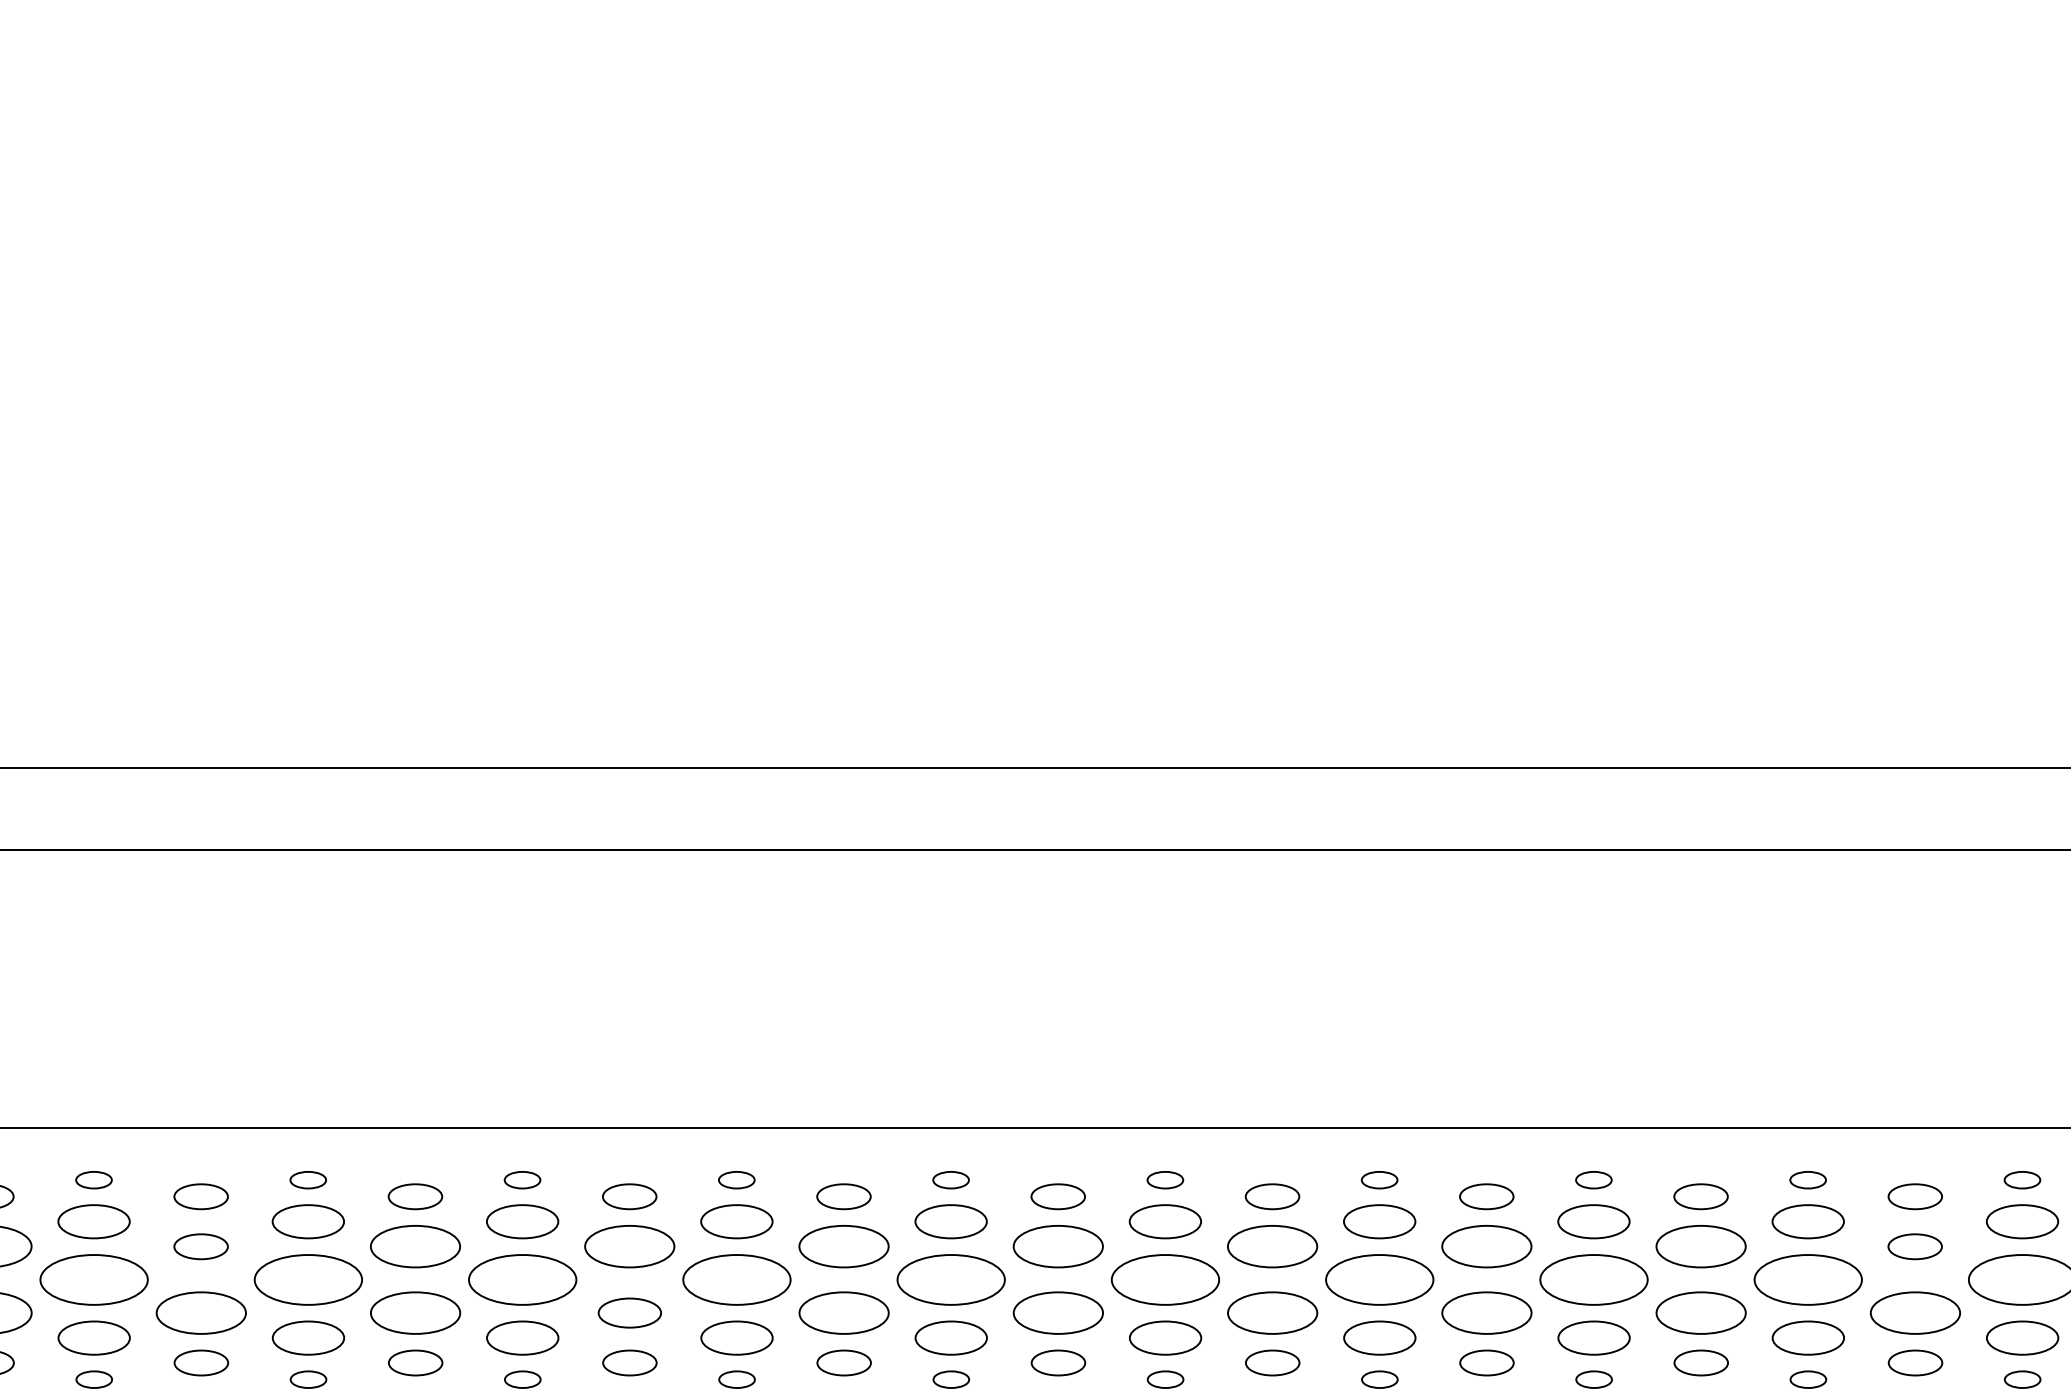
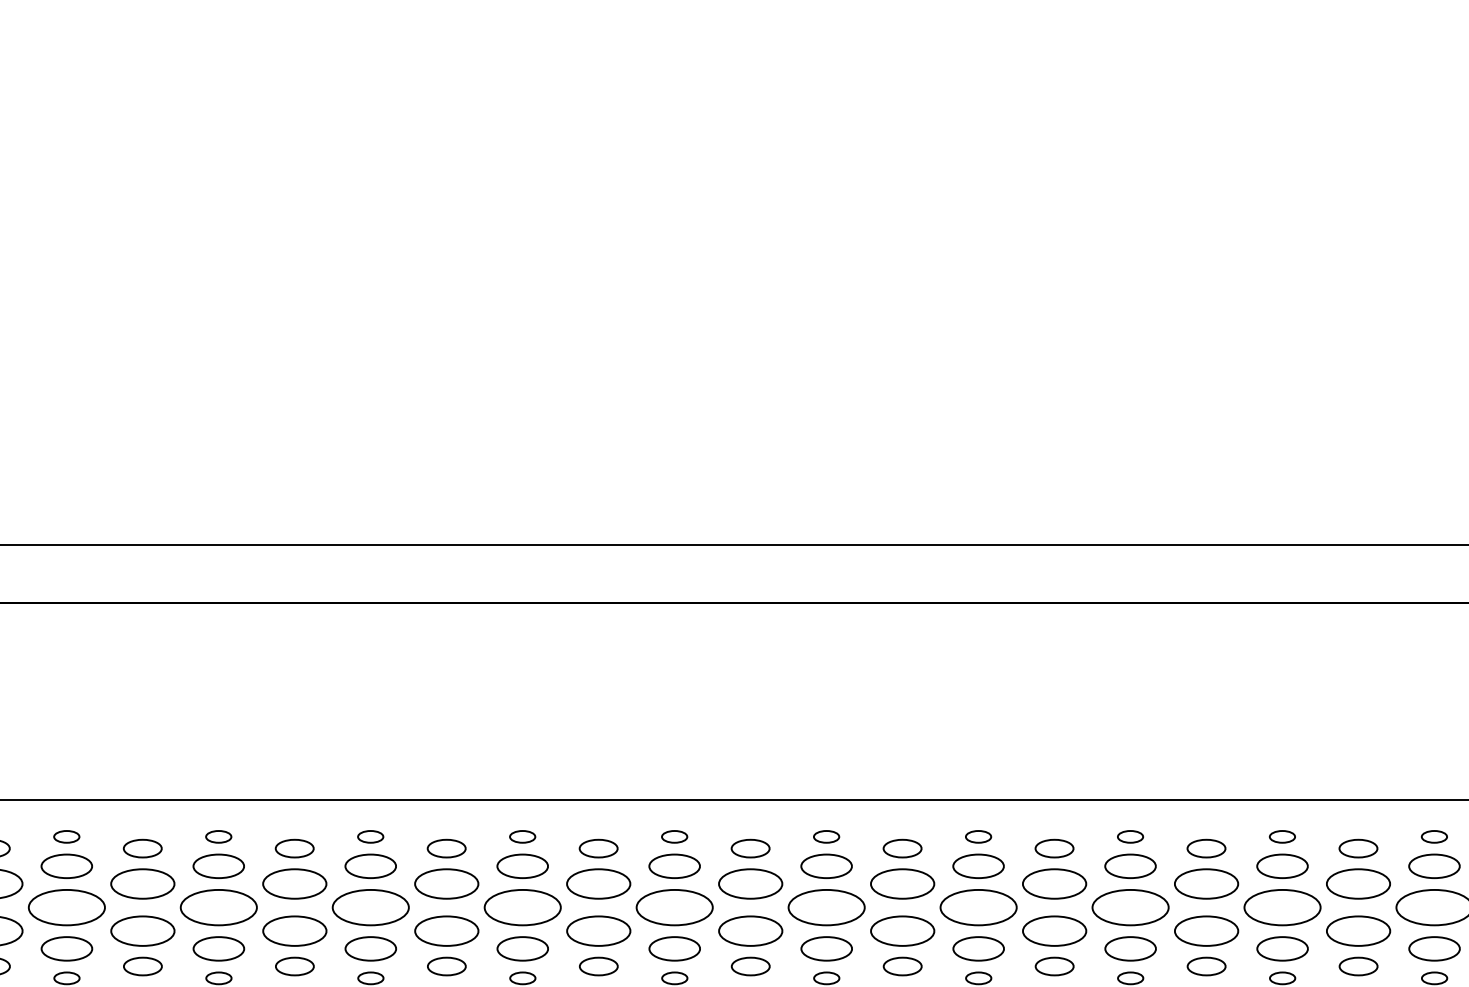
part: (200, 1246) -> (142, 883), size x1.67
part: (1914, 1246) -> (1357, 883), size x1.67
part: (629, 1312) -> (446, 930), size x1.43

